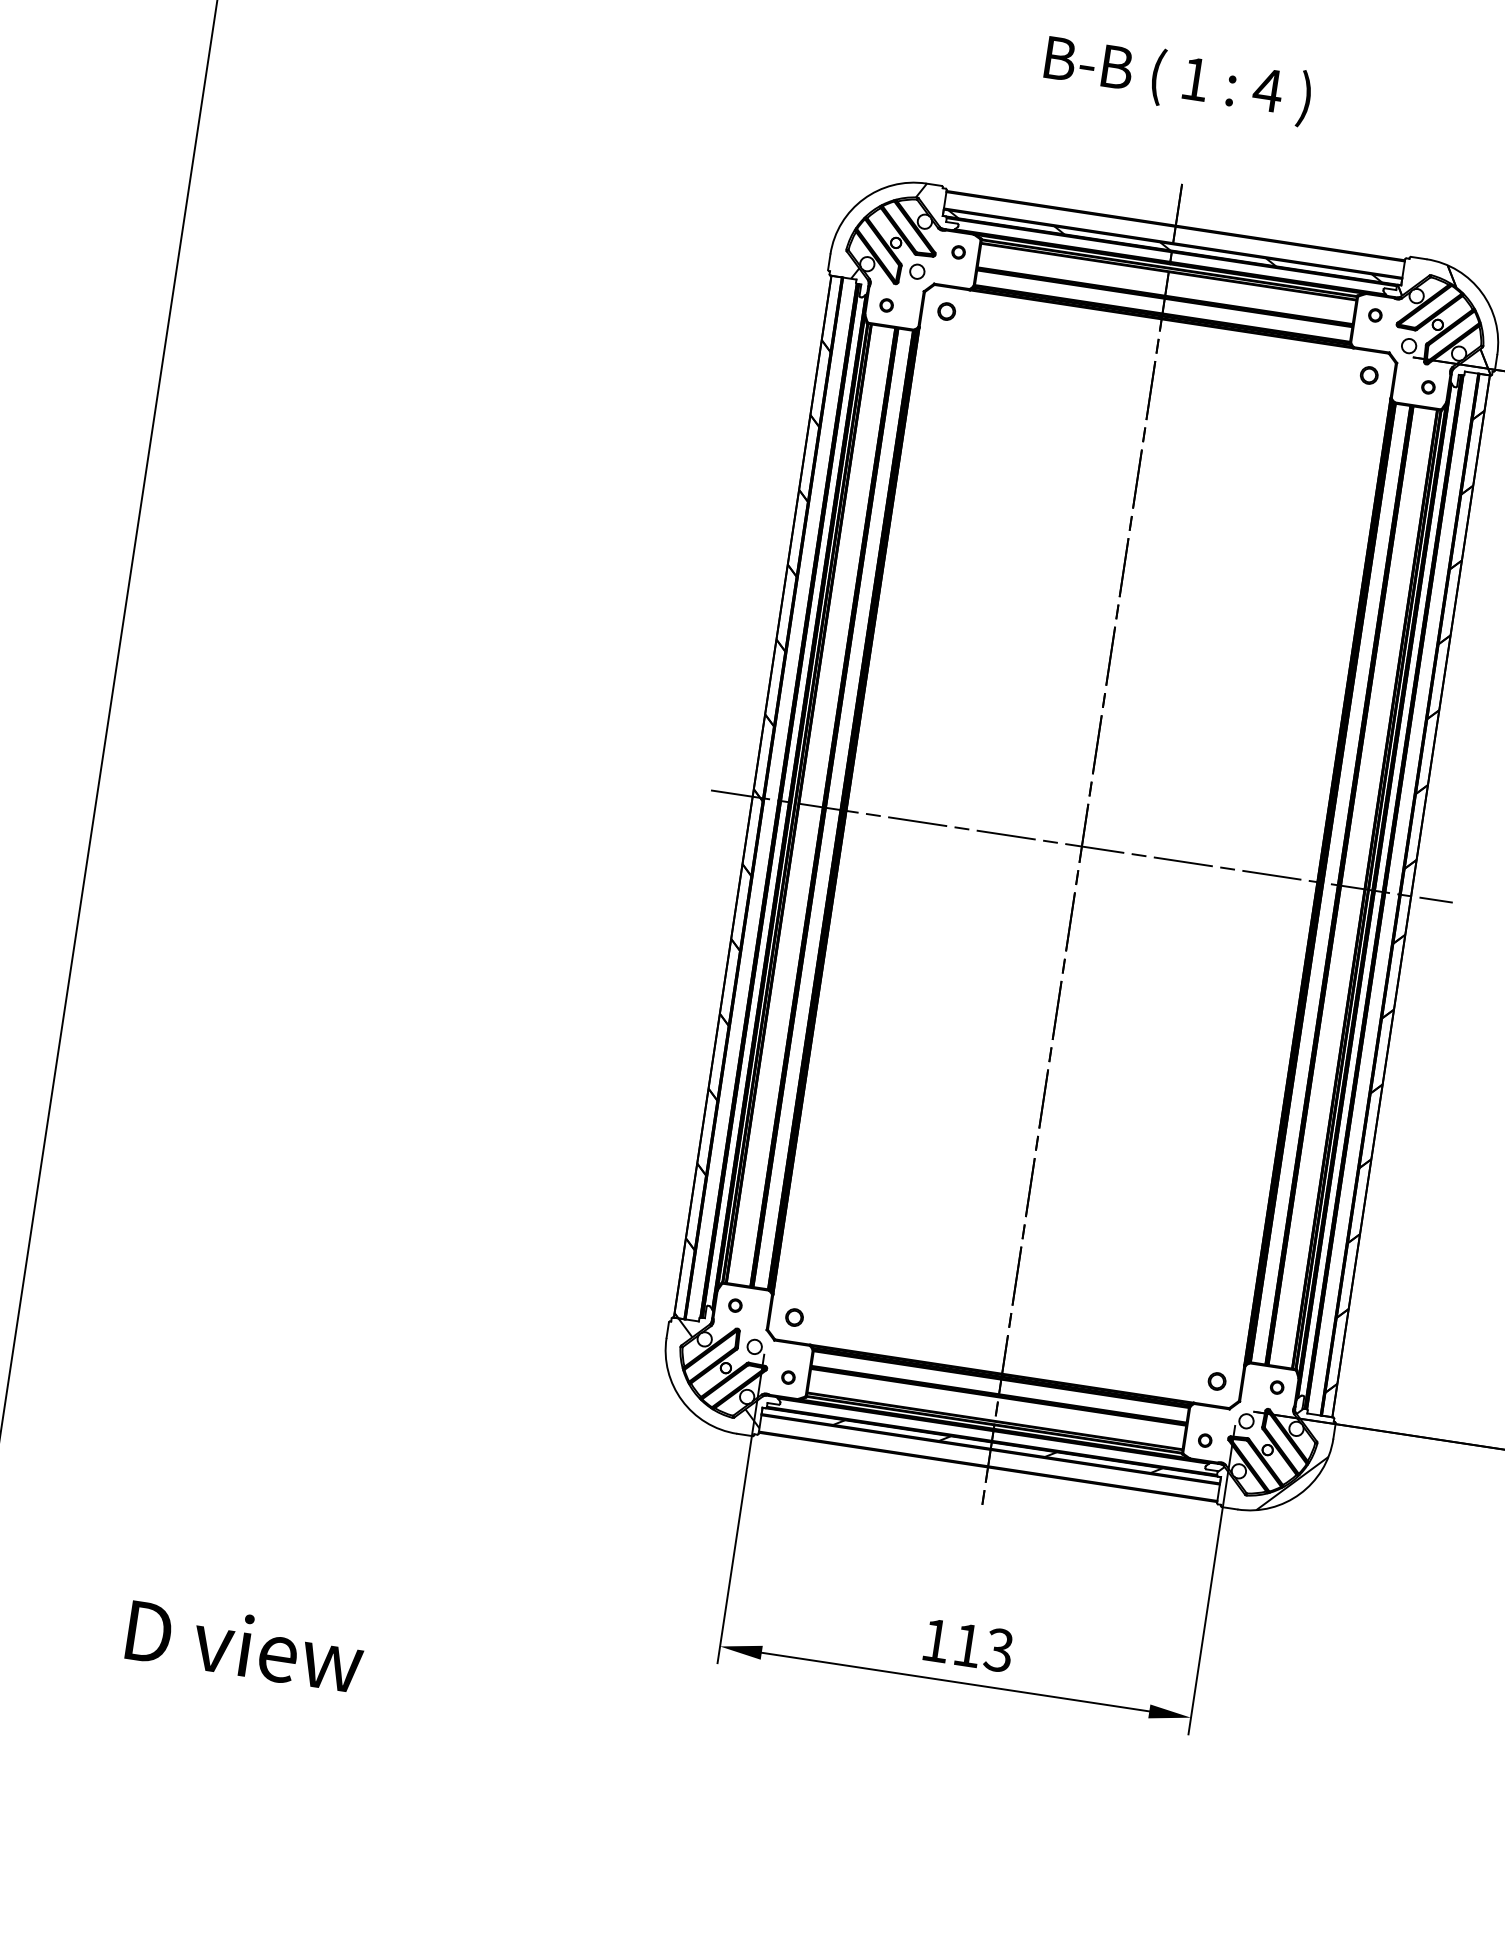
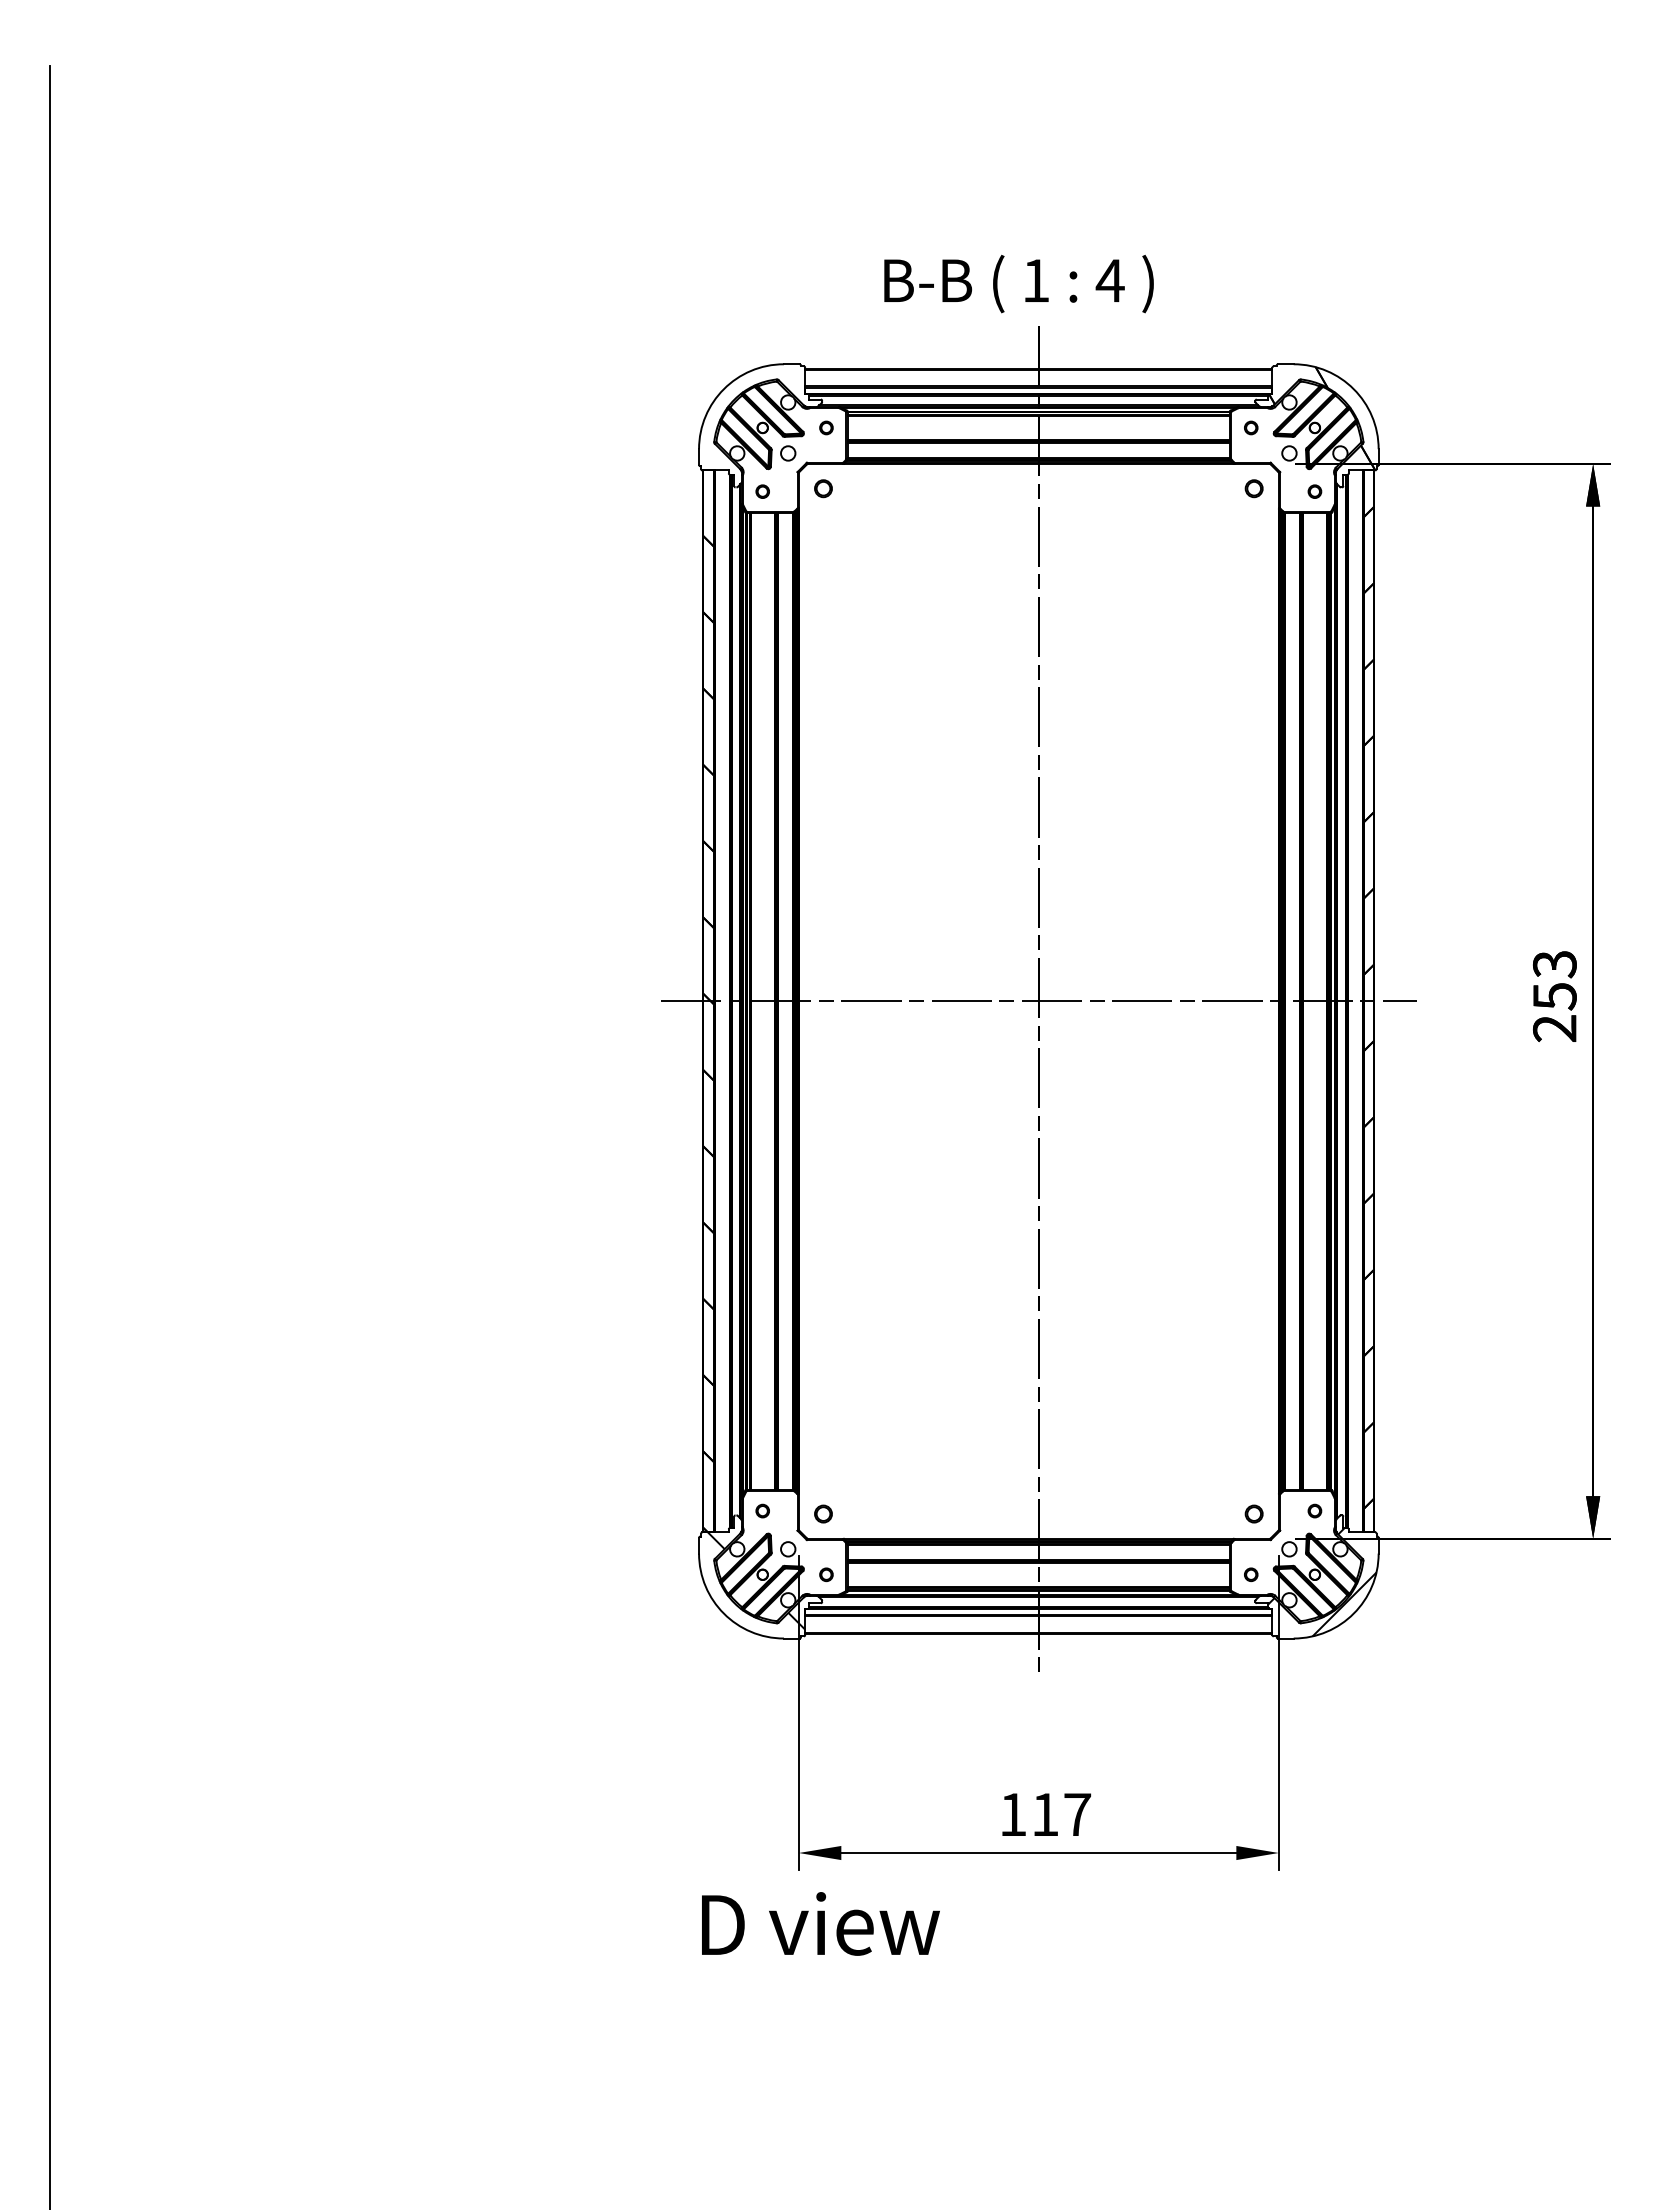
text: (1177, 80) -> (1018, 284), moved
hatch: (888, 231) -> (753, 417), removed
hatch: (1165, 246) -> (1031, 390), removed
hatch: (997, 1446) -> (1045, 1611), removed
text: (245, 1645) -> (820, 1923), moved
text: (999, 1650) -> (1077, 1814), 113 -> 117

